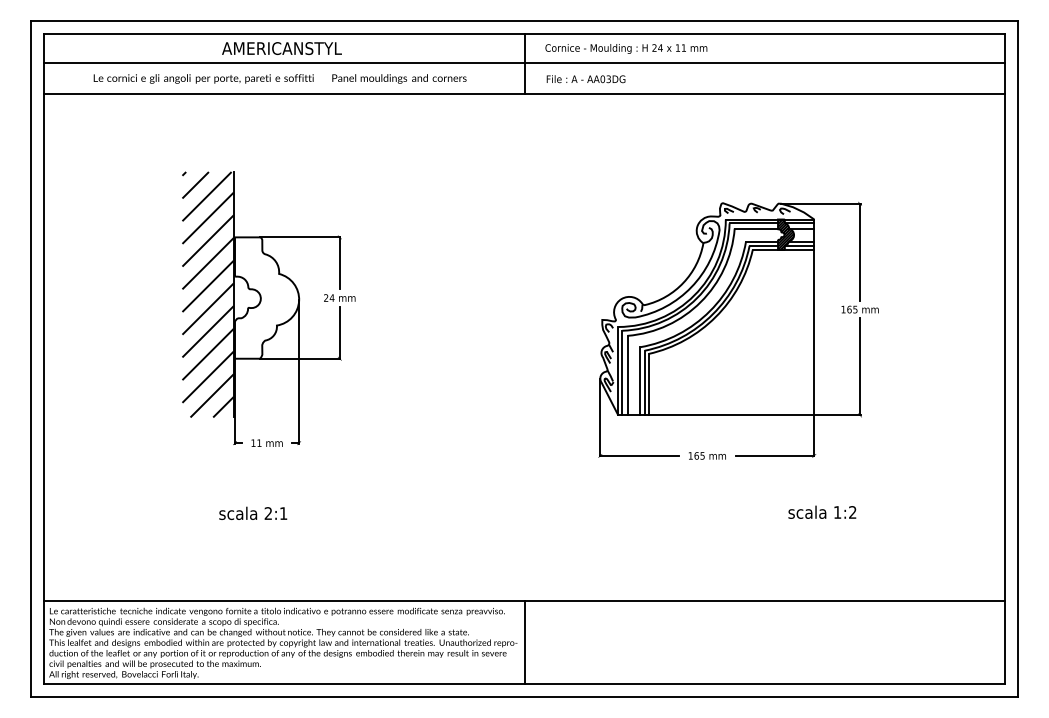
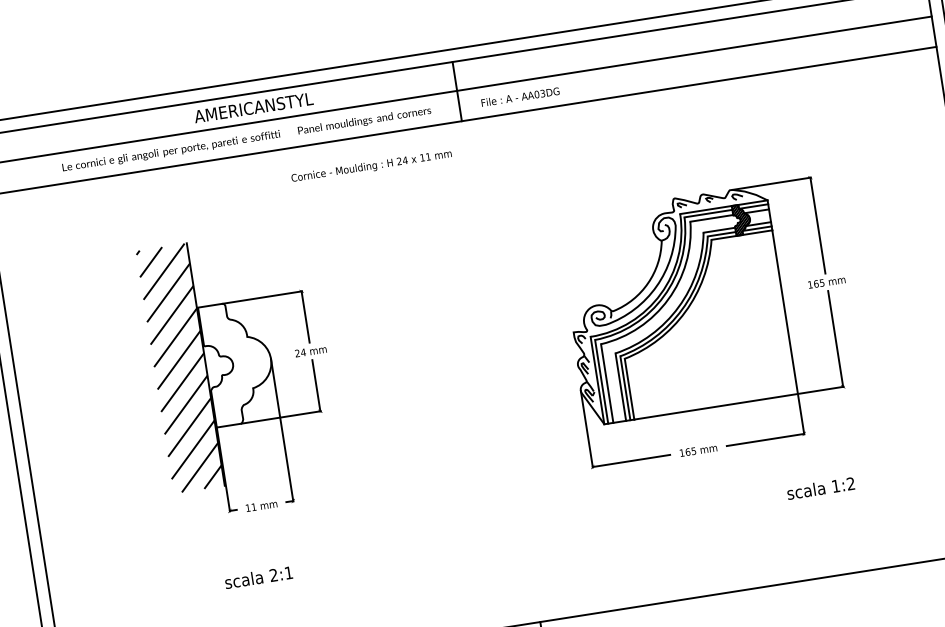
text: (281, 48) -> (253, 107), moved
text: (626, 48) -> (371, 166), moved
text: (279, 78) -> (246, 139), moved

